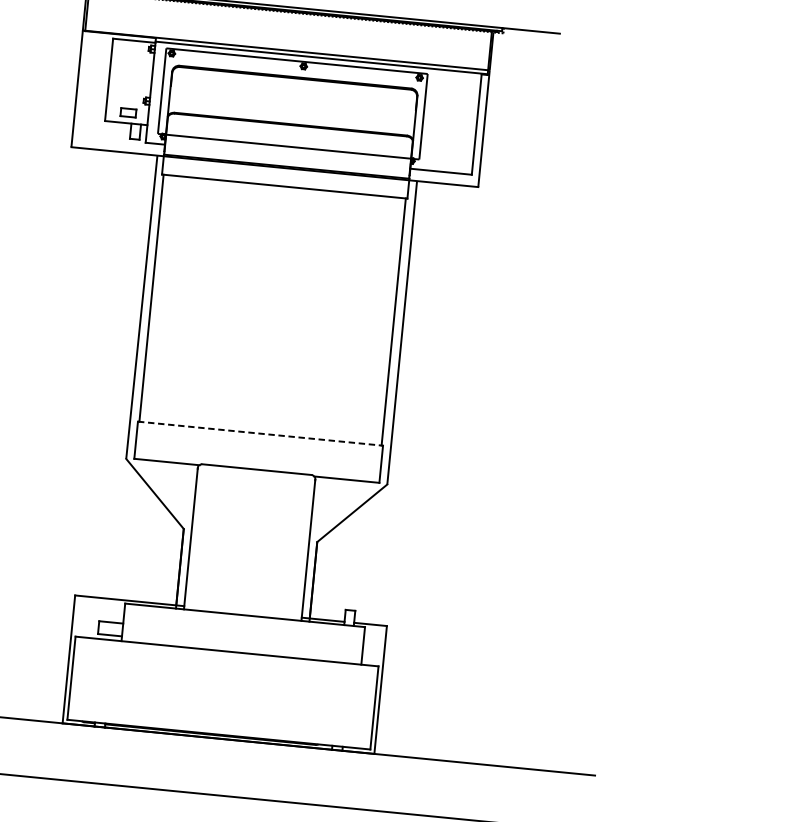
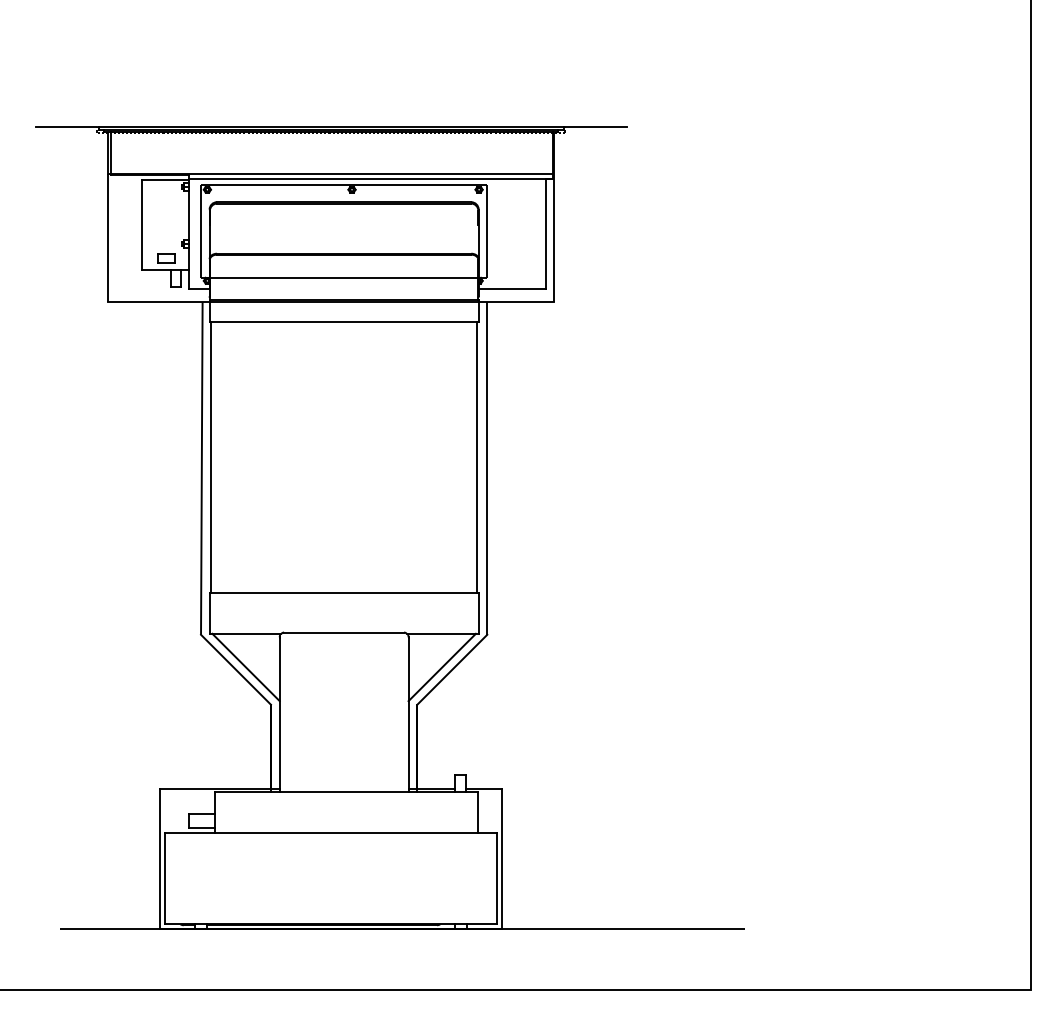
line: (260, 434) -> (344, 593), dashed -> solid
line: (163, 492) -> (245, 667), added
line: (342, 510) -> (441, 667), added

